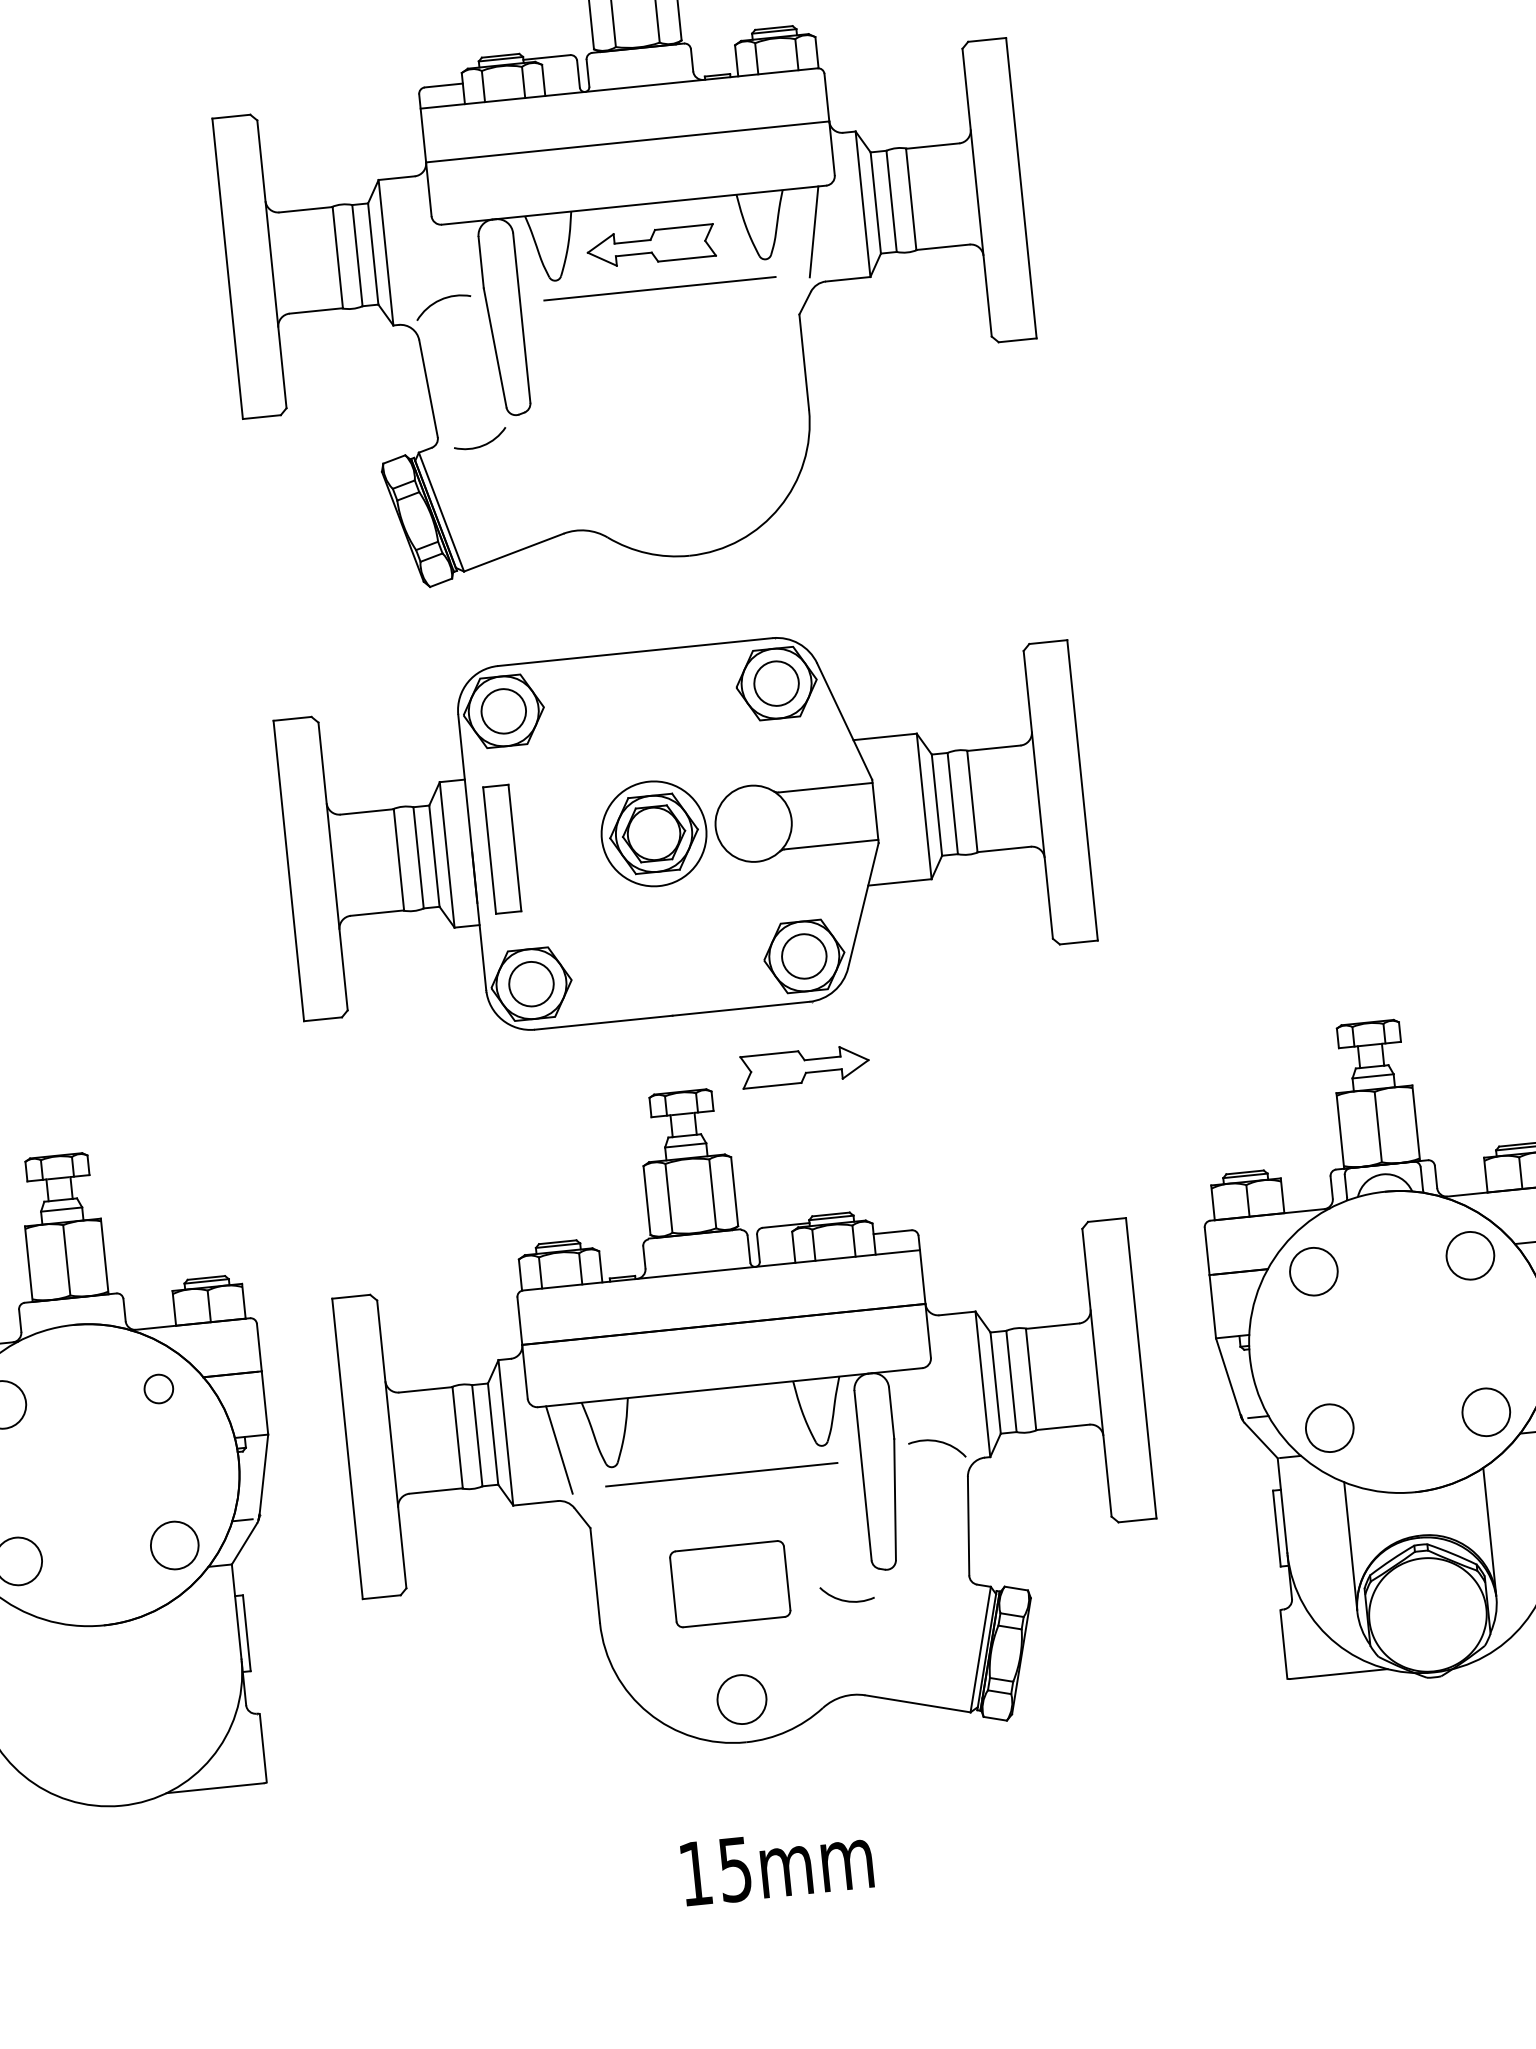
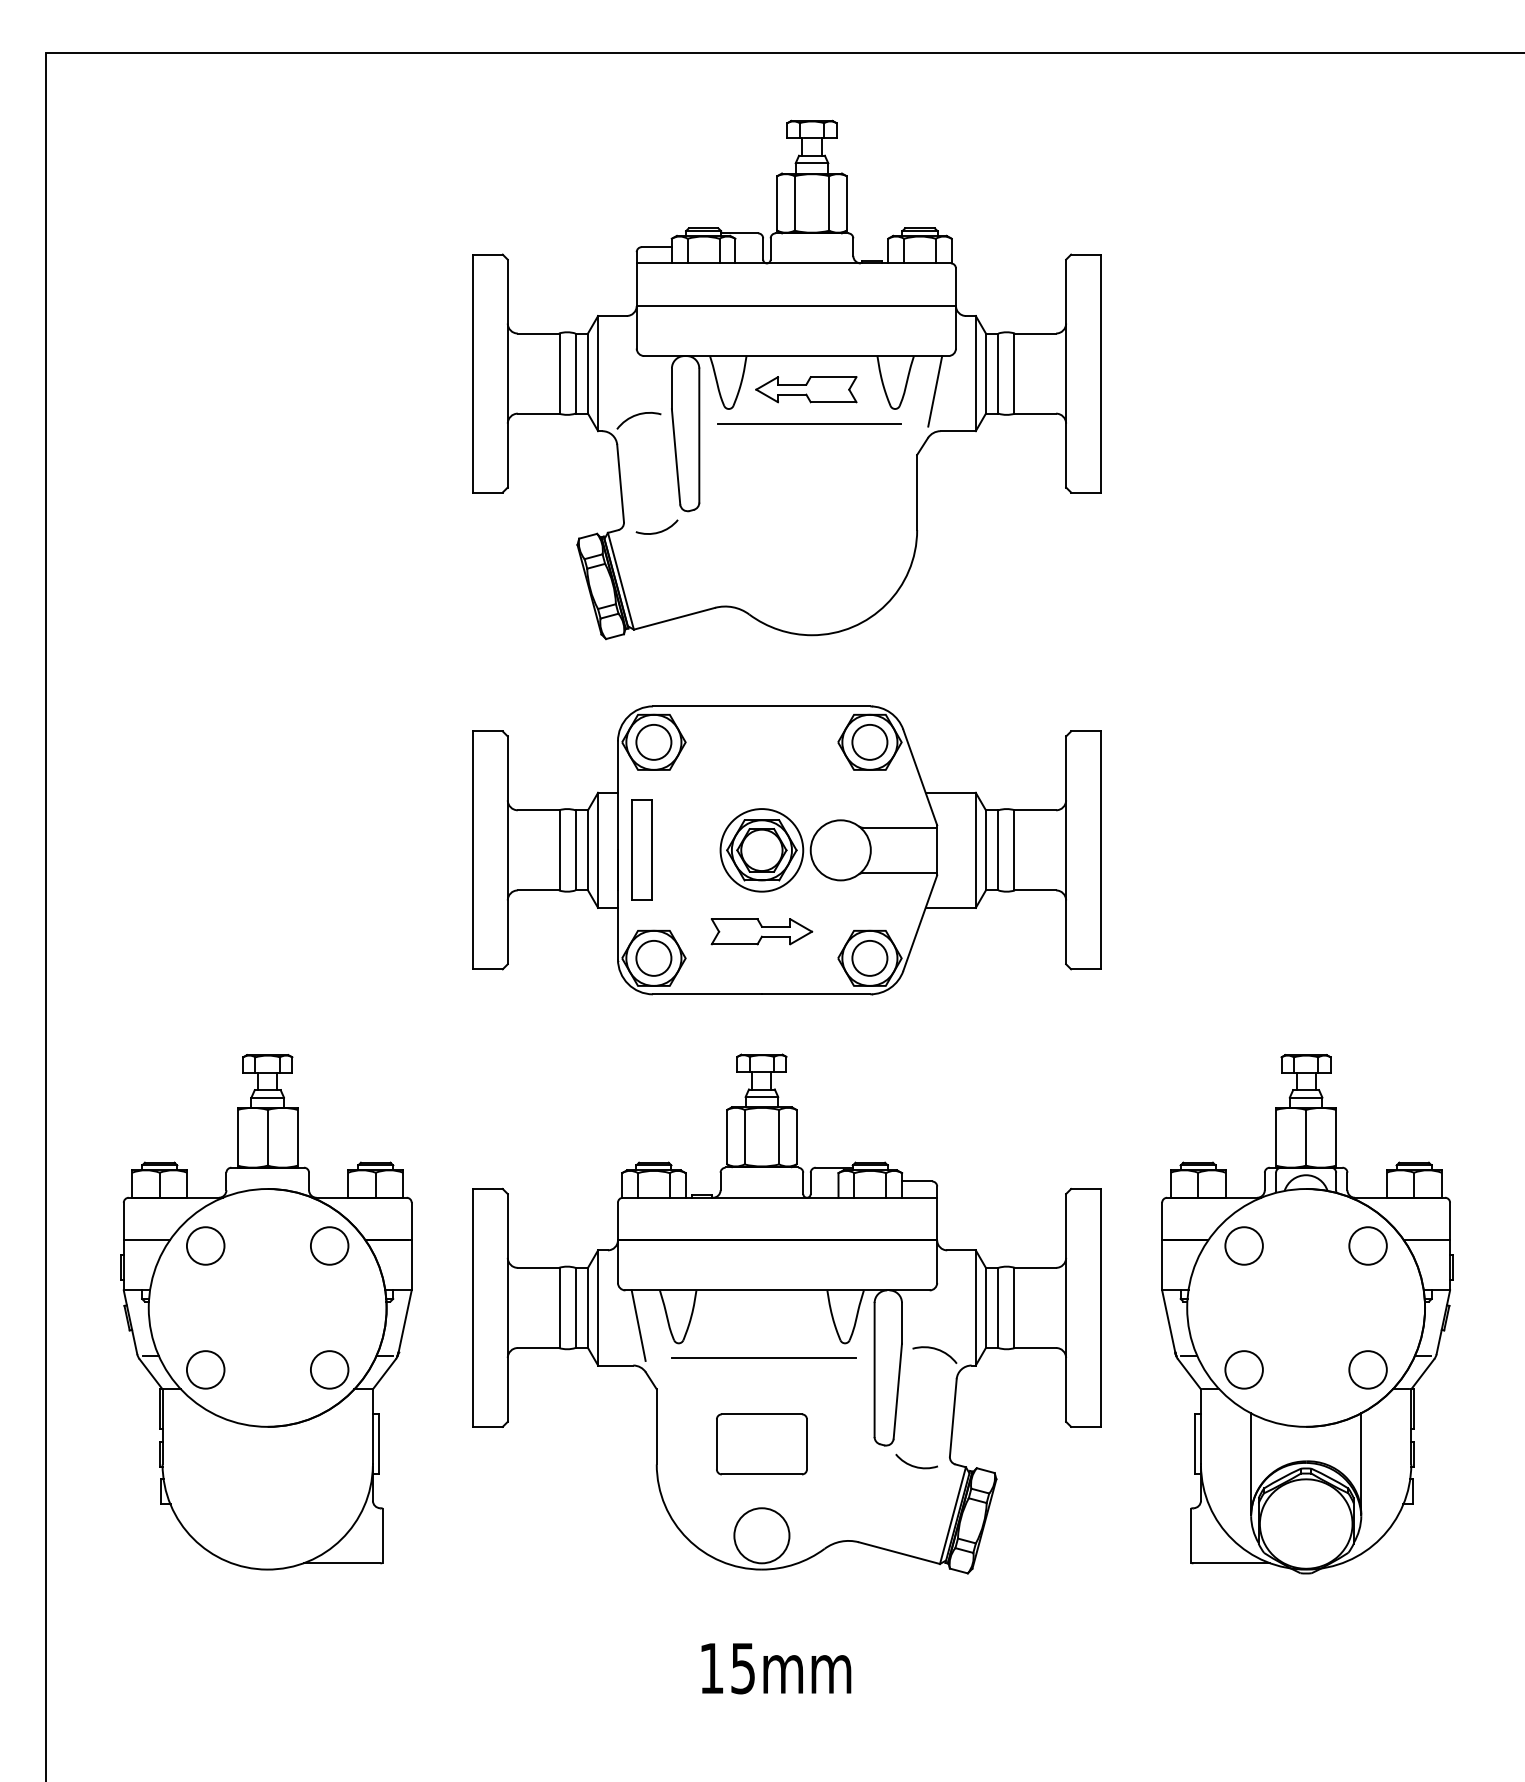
part: (804, 1066) -> (761, 931), moved
circle: (158, 1388) -> (329, 1245), size x1.67
arc: (844, 1599) -> (914, 1465), moved
circle: (741, 1699) -> (761, 1535), size x1.43

